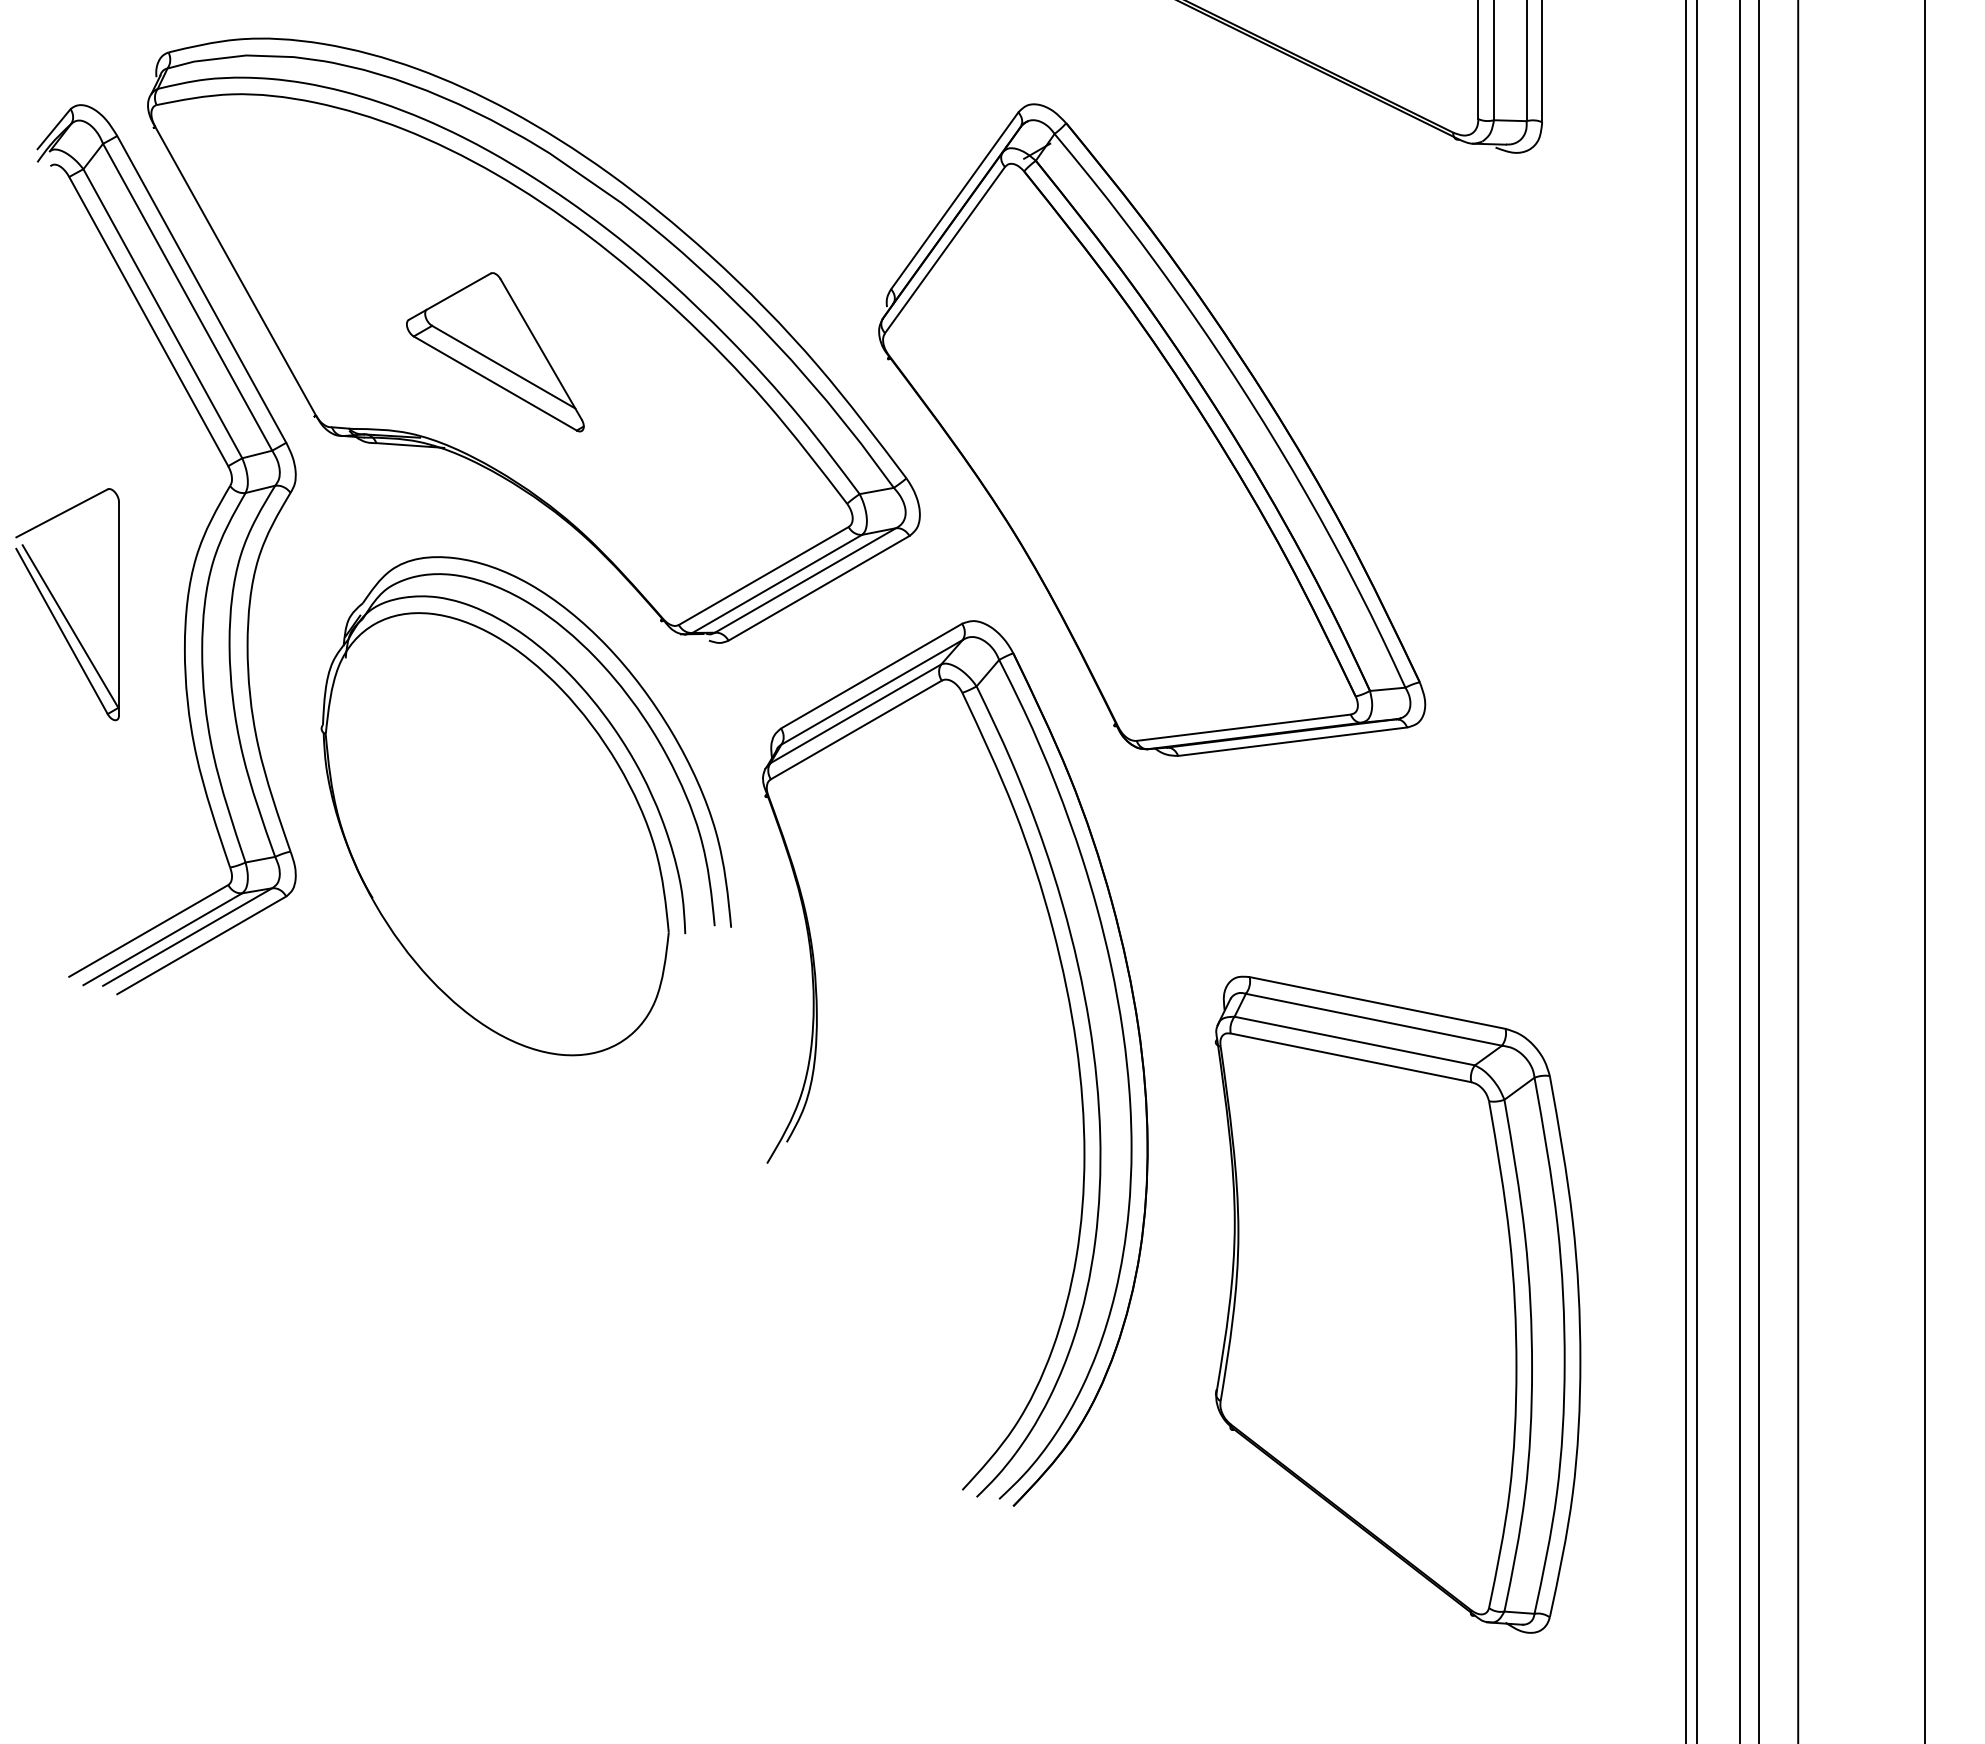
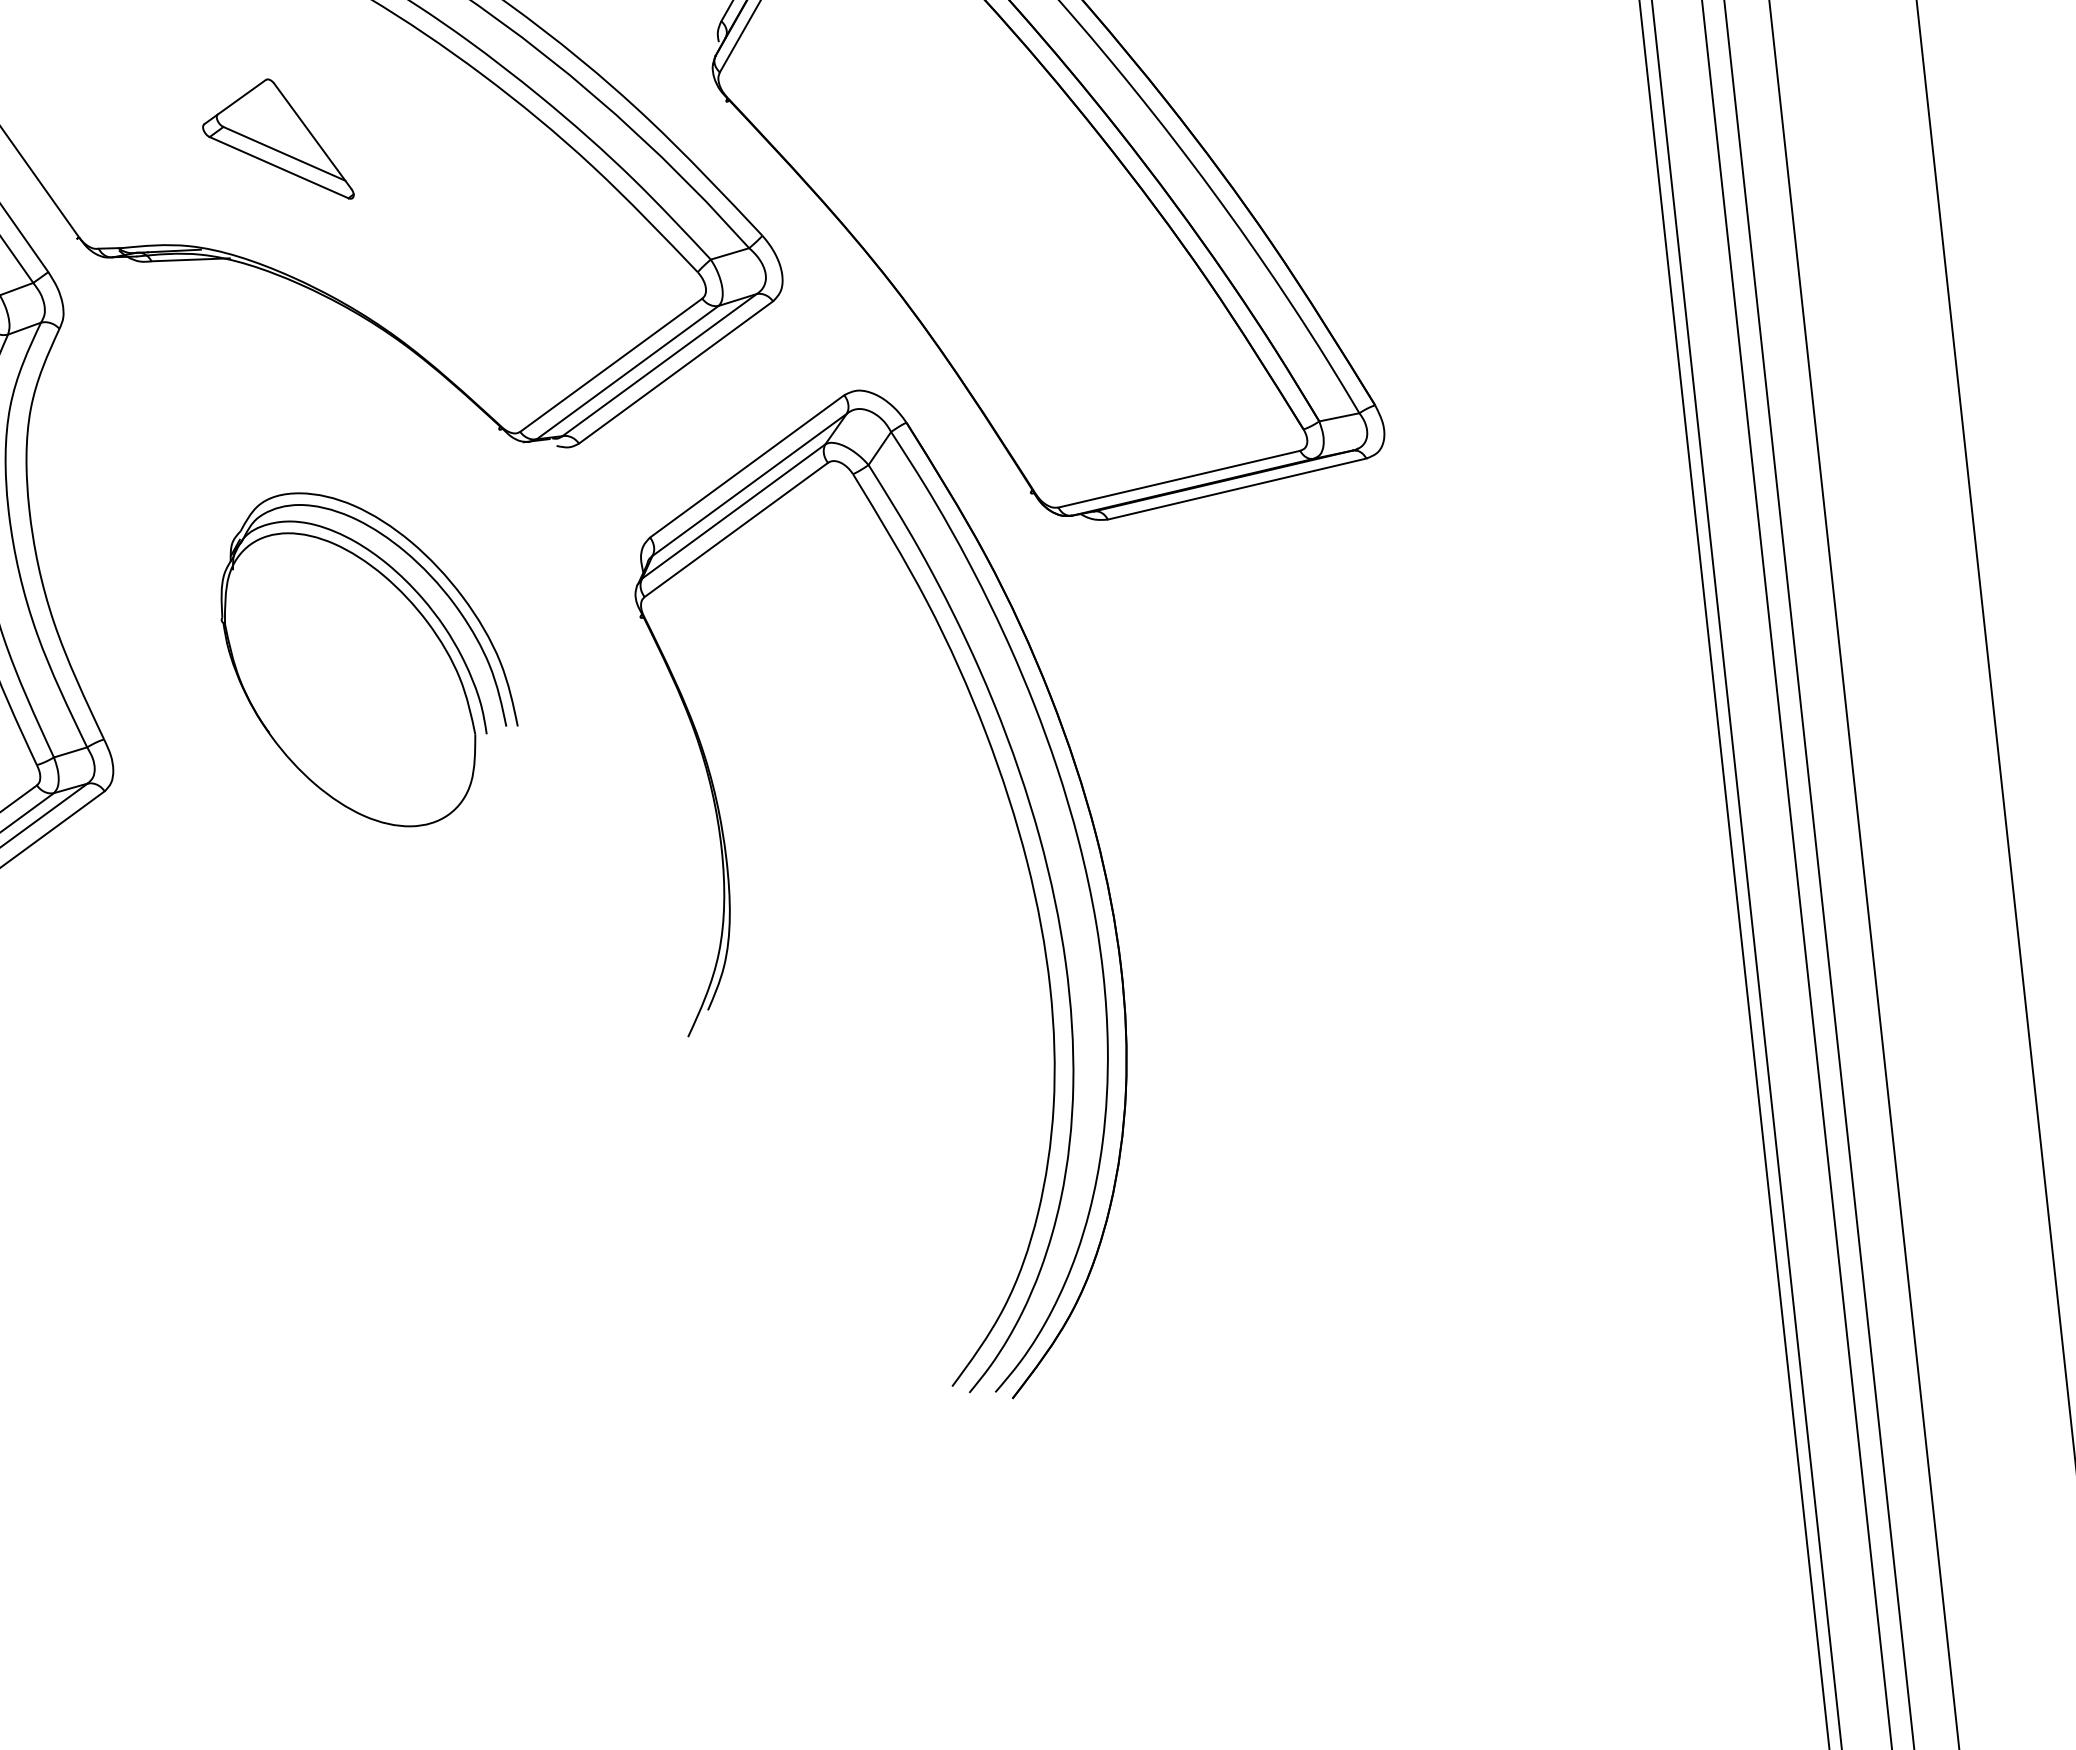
part: (495, 352) -> (276, 142), size x0.7
part: (525, 806) -> (367, 658), size x0.6
part: (1397, 1304) -> (1427, 1120), removed

